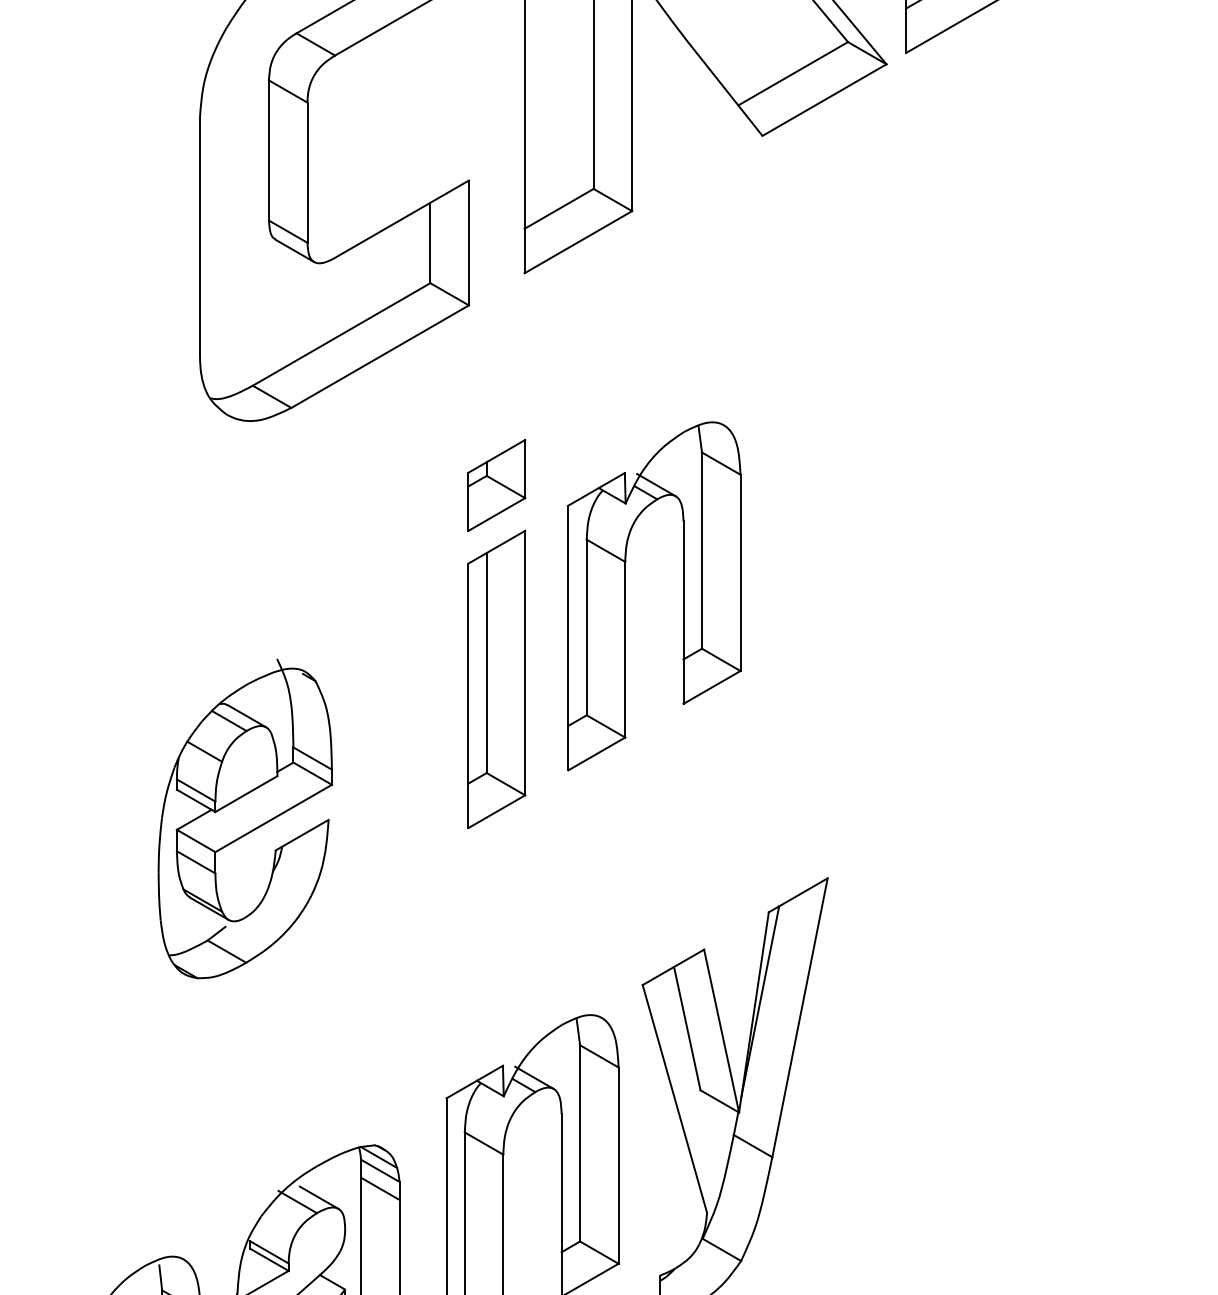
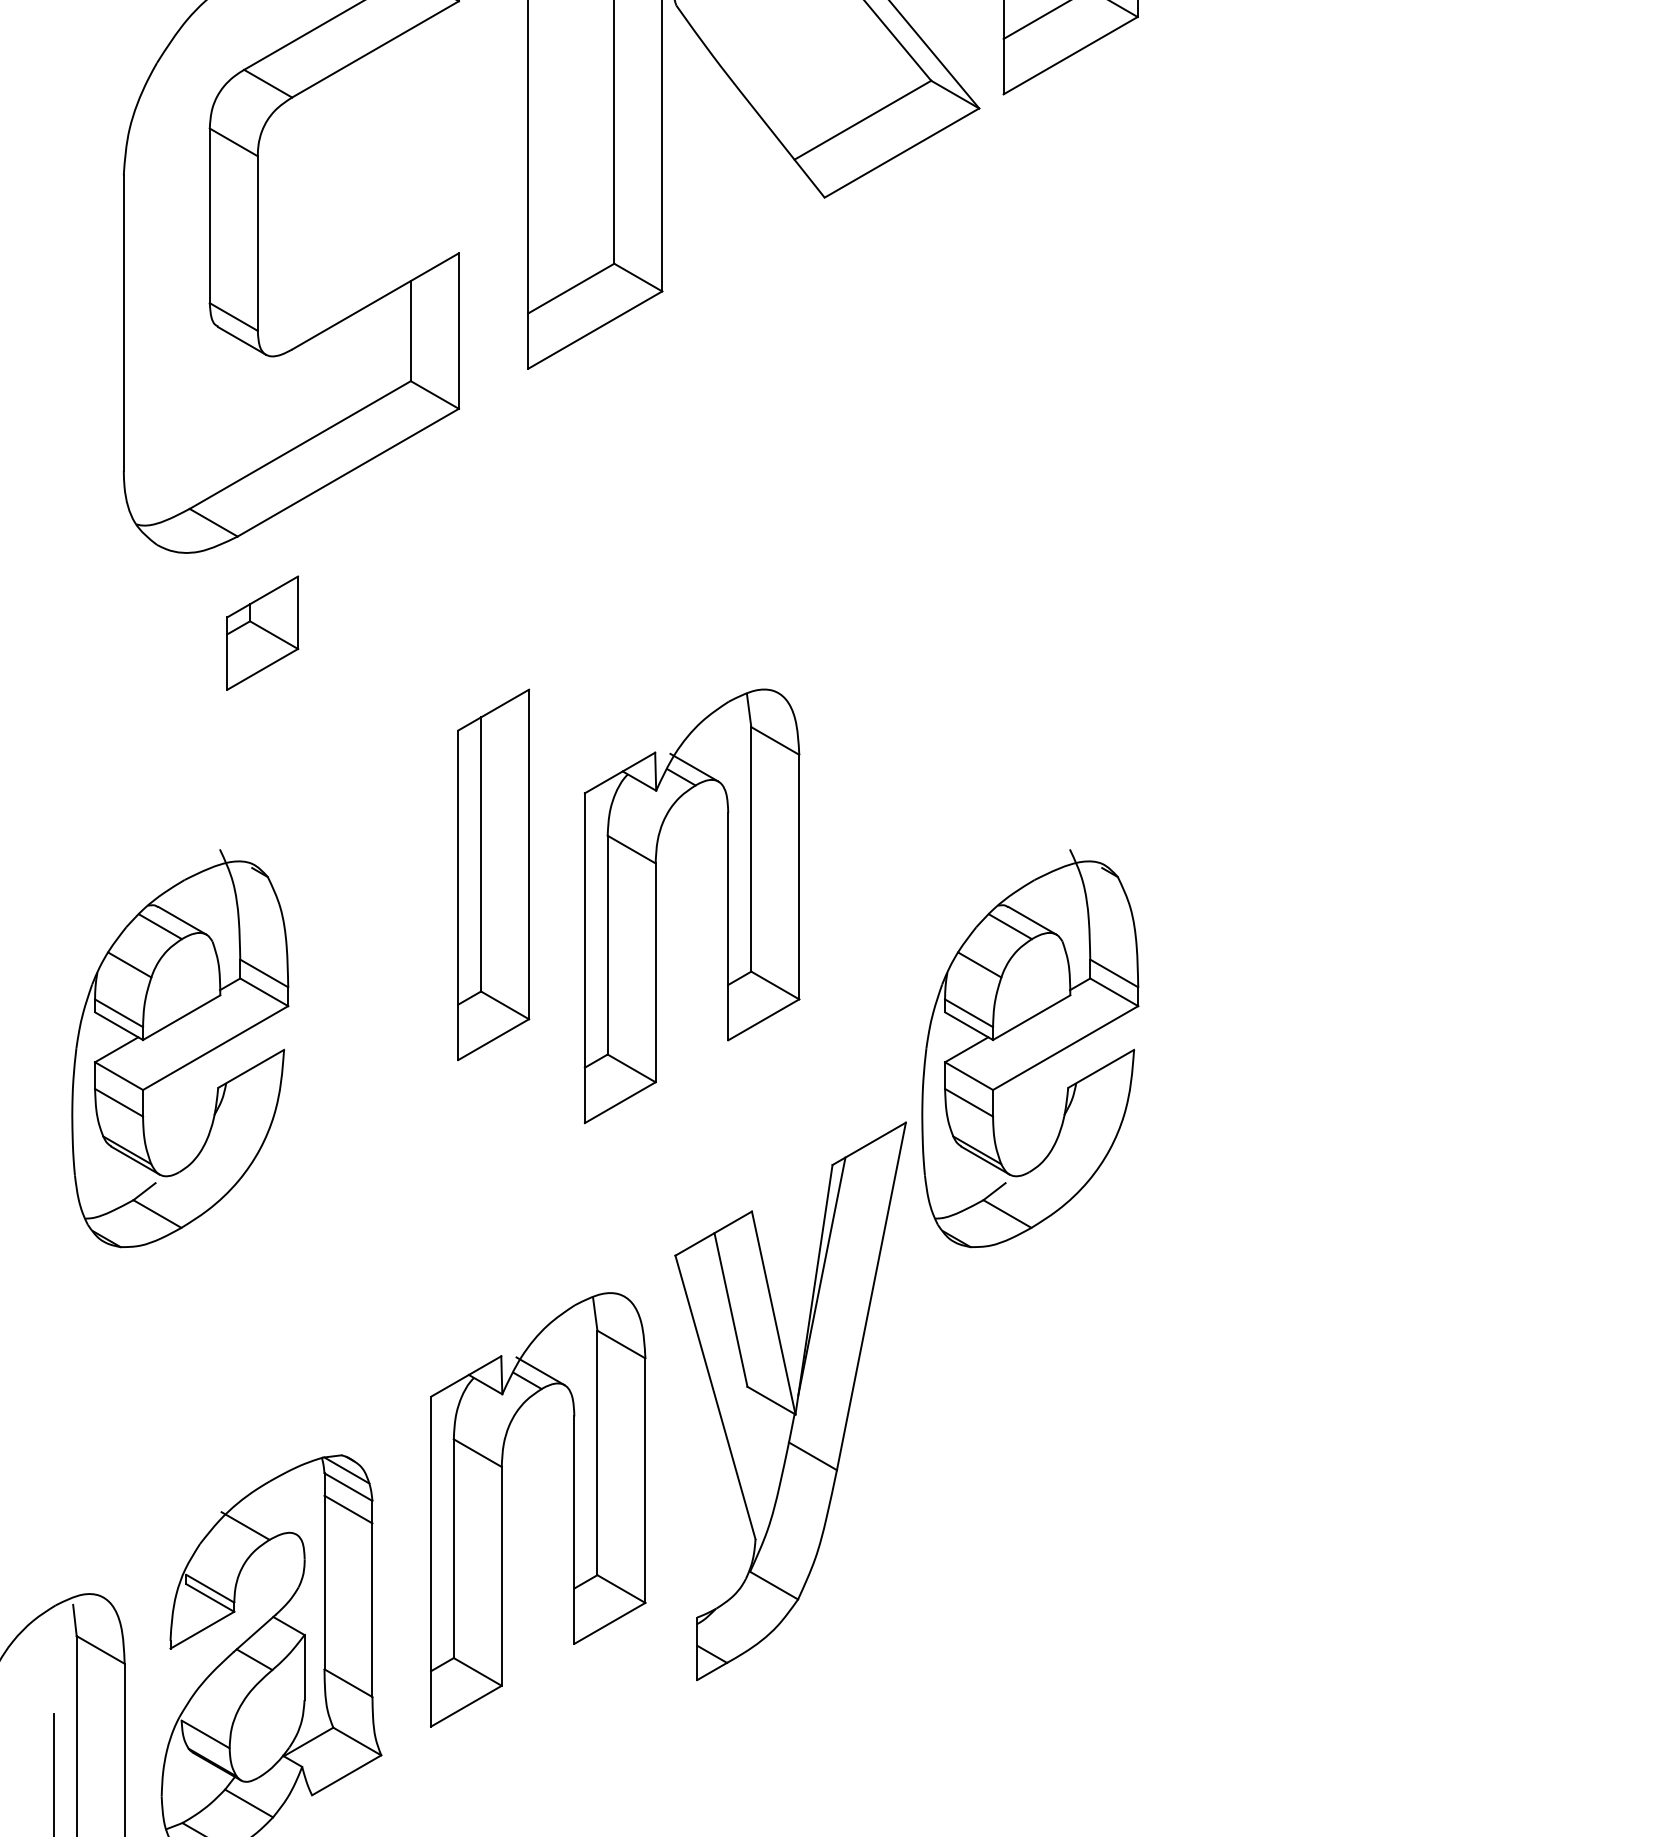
part: (496, 484) -> (262, 632), moved
part: (625, 596) -> (656, 906), moved
part: (927, 818) -> (1030, 1048), added
line: (319, 1197) -> (272, 1520), removed

